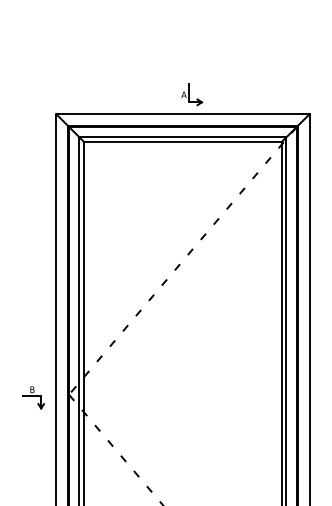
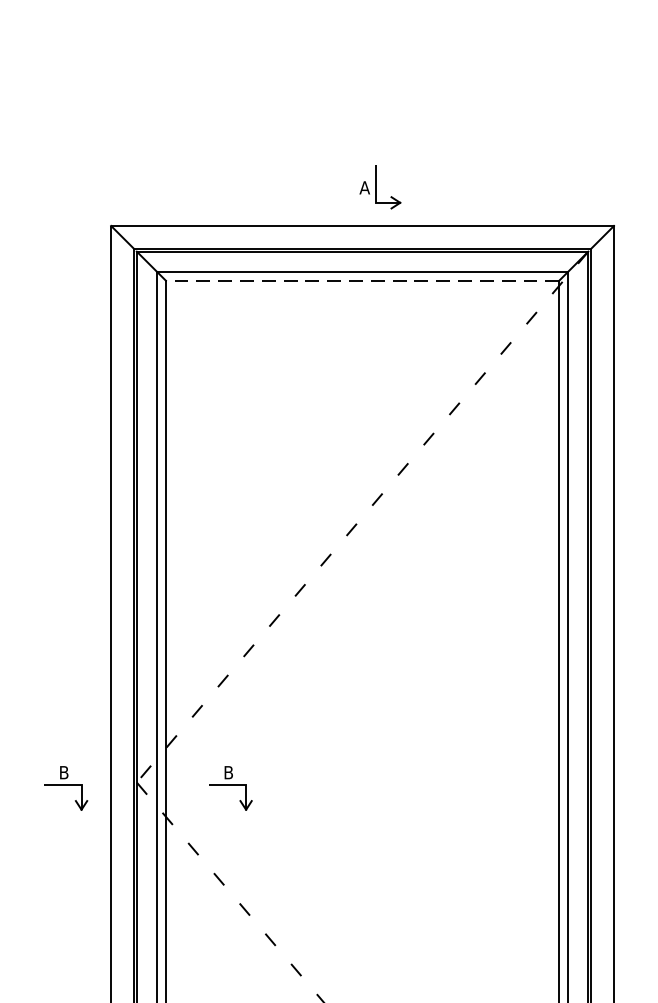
line: (182, 141) -> (361, 280), solid -> dashed
part: (116, 397) -> (230, 788), added

